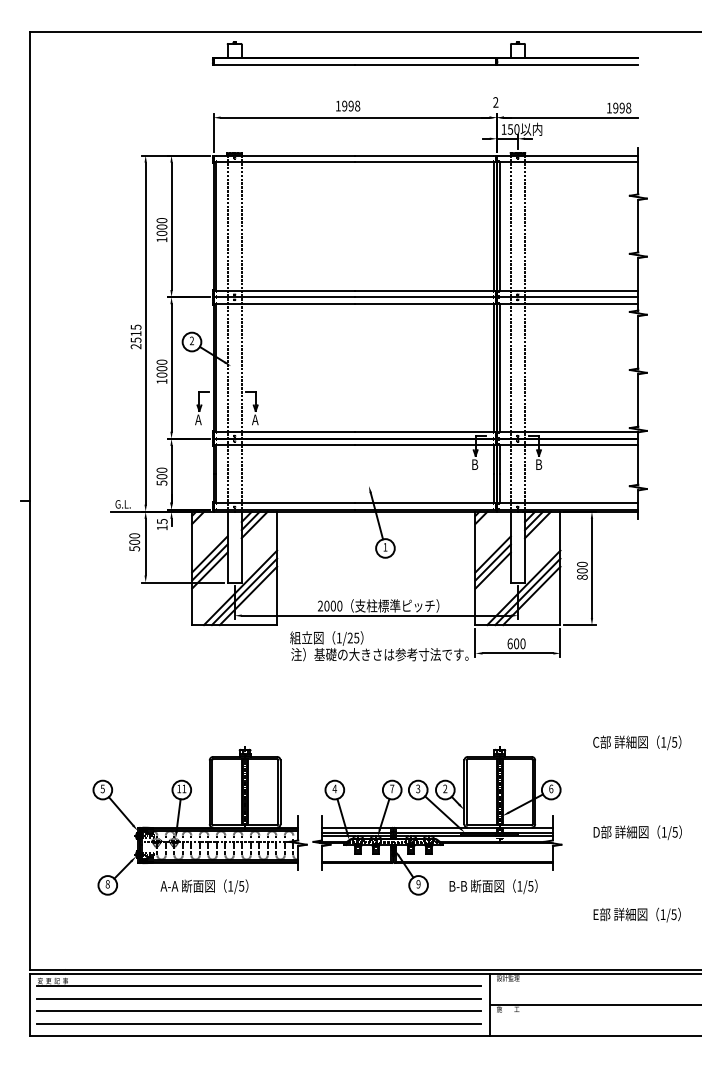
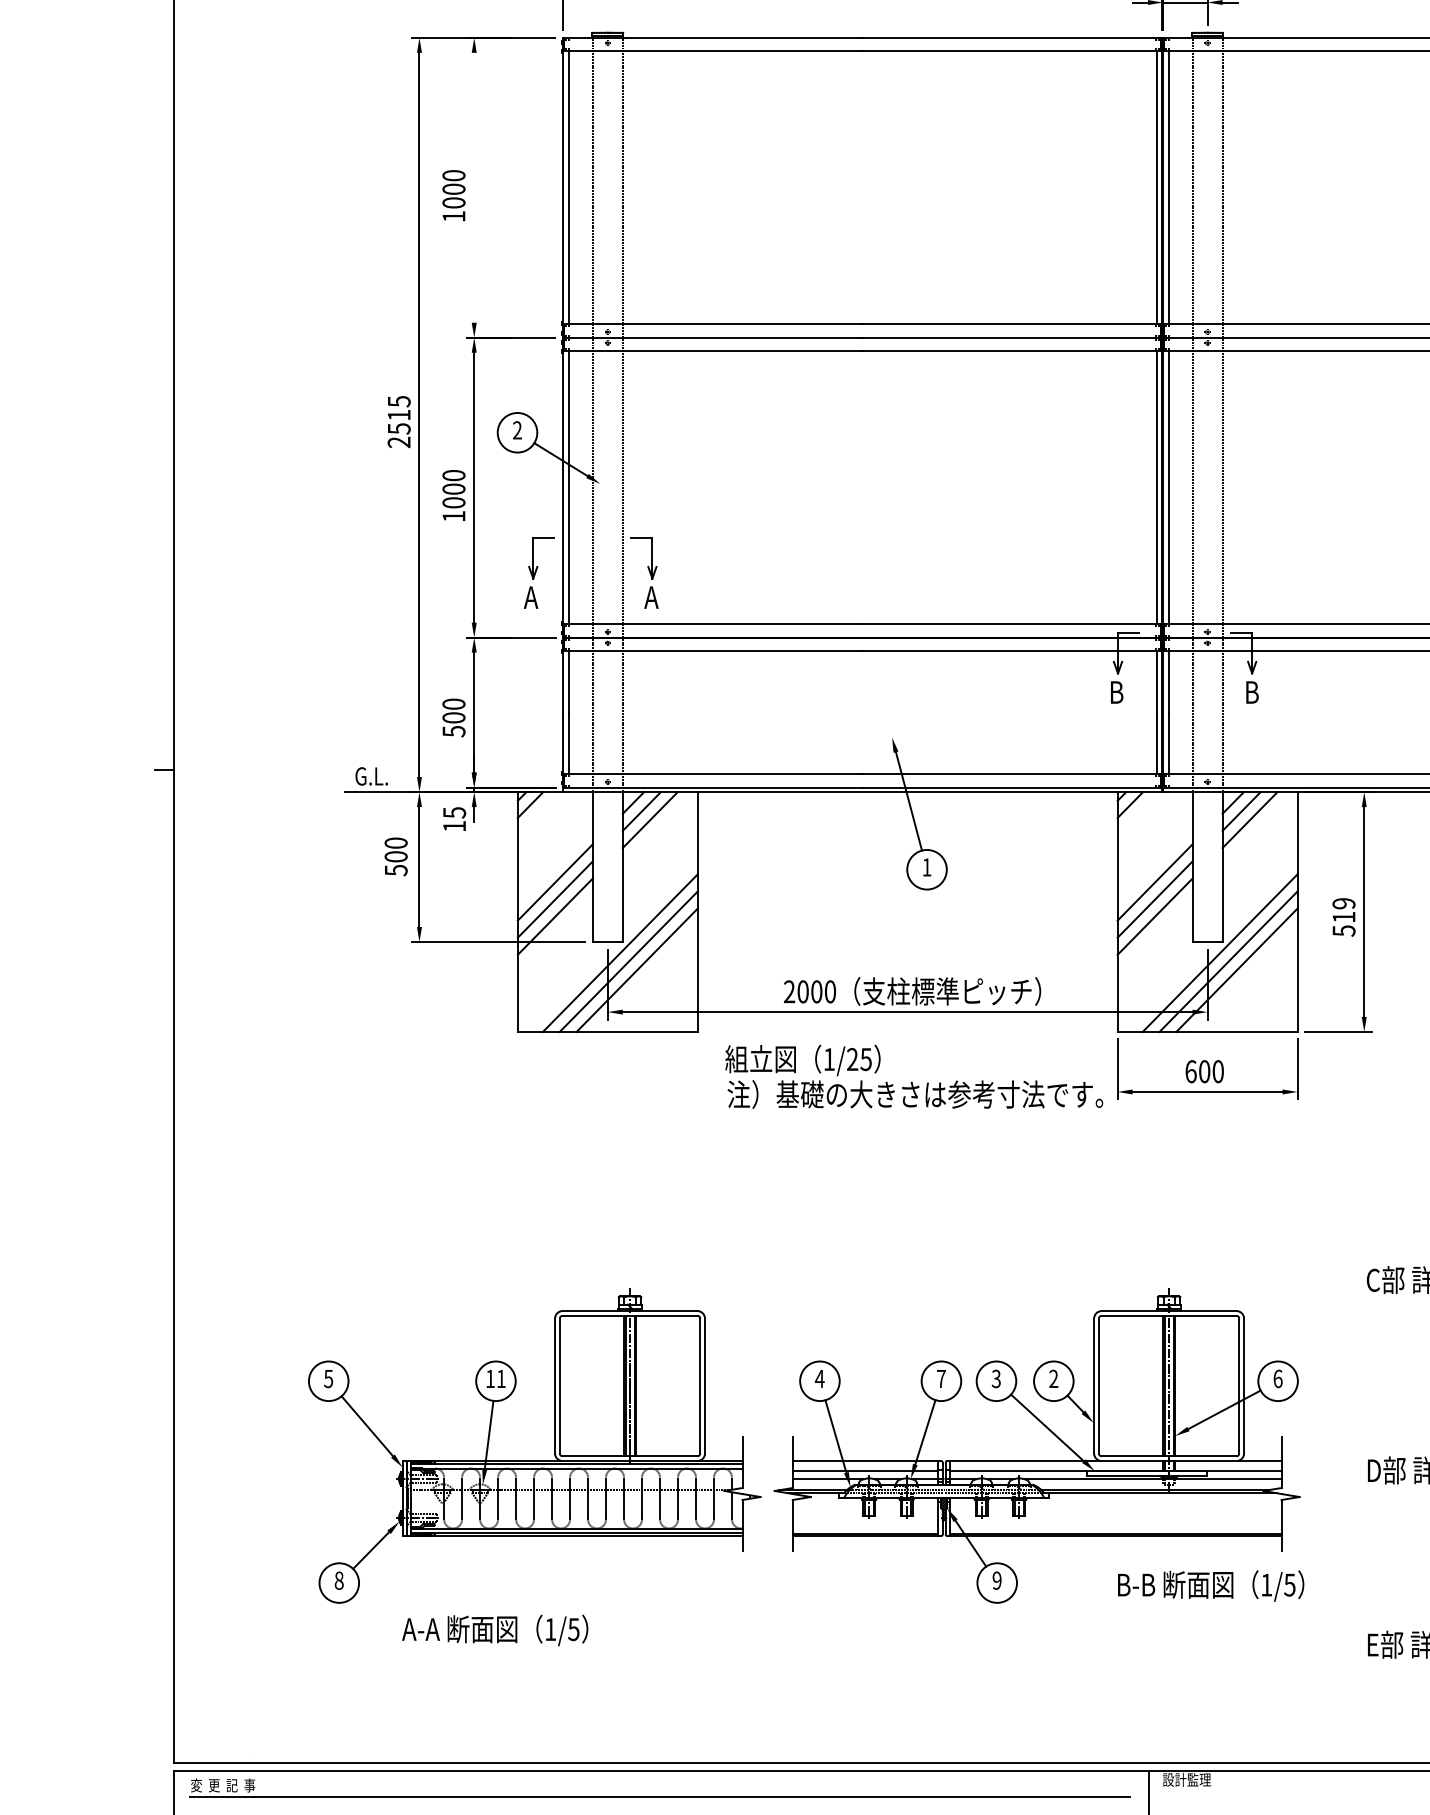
line: (171, 226) -> (474, 188), removed
text: (582, 570) -> (1344, 916), 800 -> 519
text: (204, 886) -> (495, 1629), moved
text: (493, 886) -> (1210, 1585), moved

